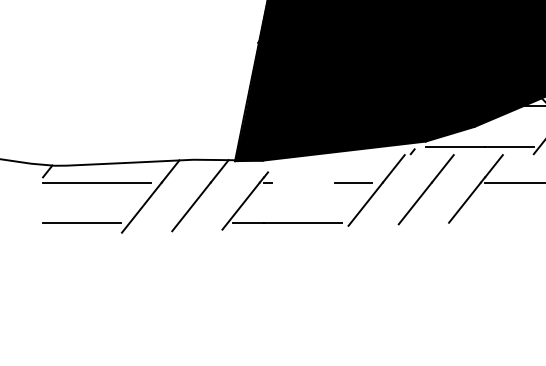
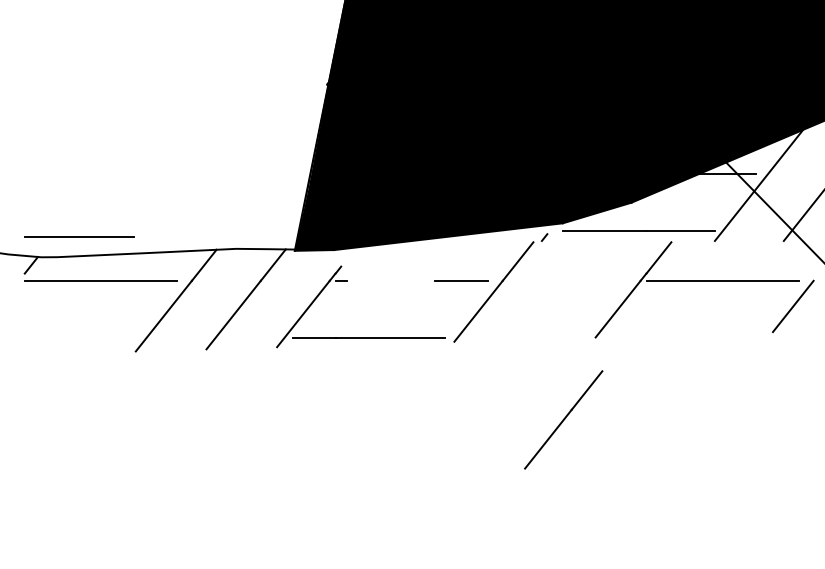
line: (426, 189) -> (563, 419), moved
line: (81, 222) -> (79, 236), moved

